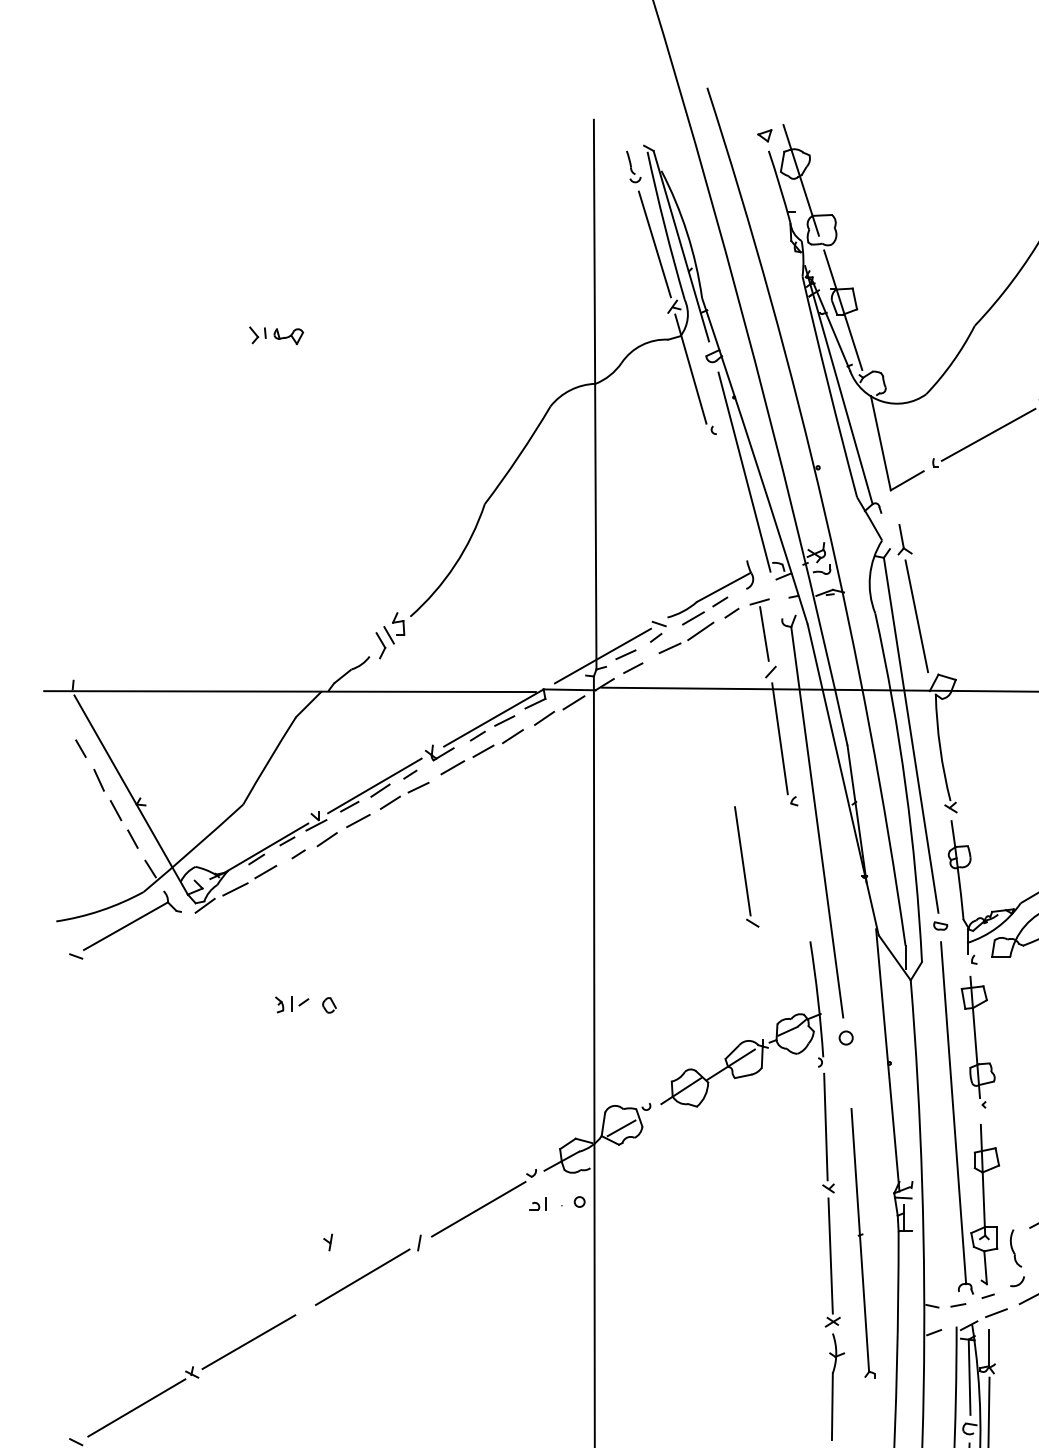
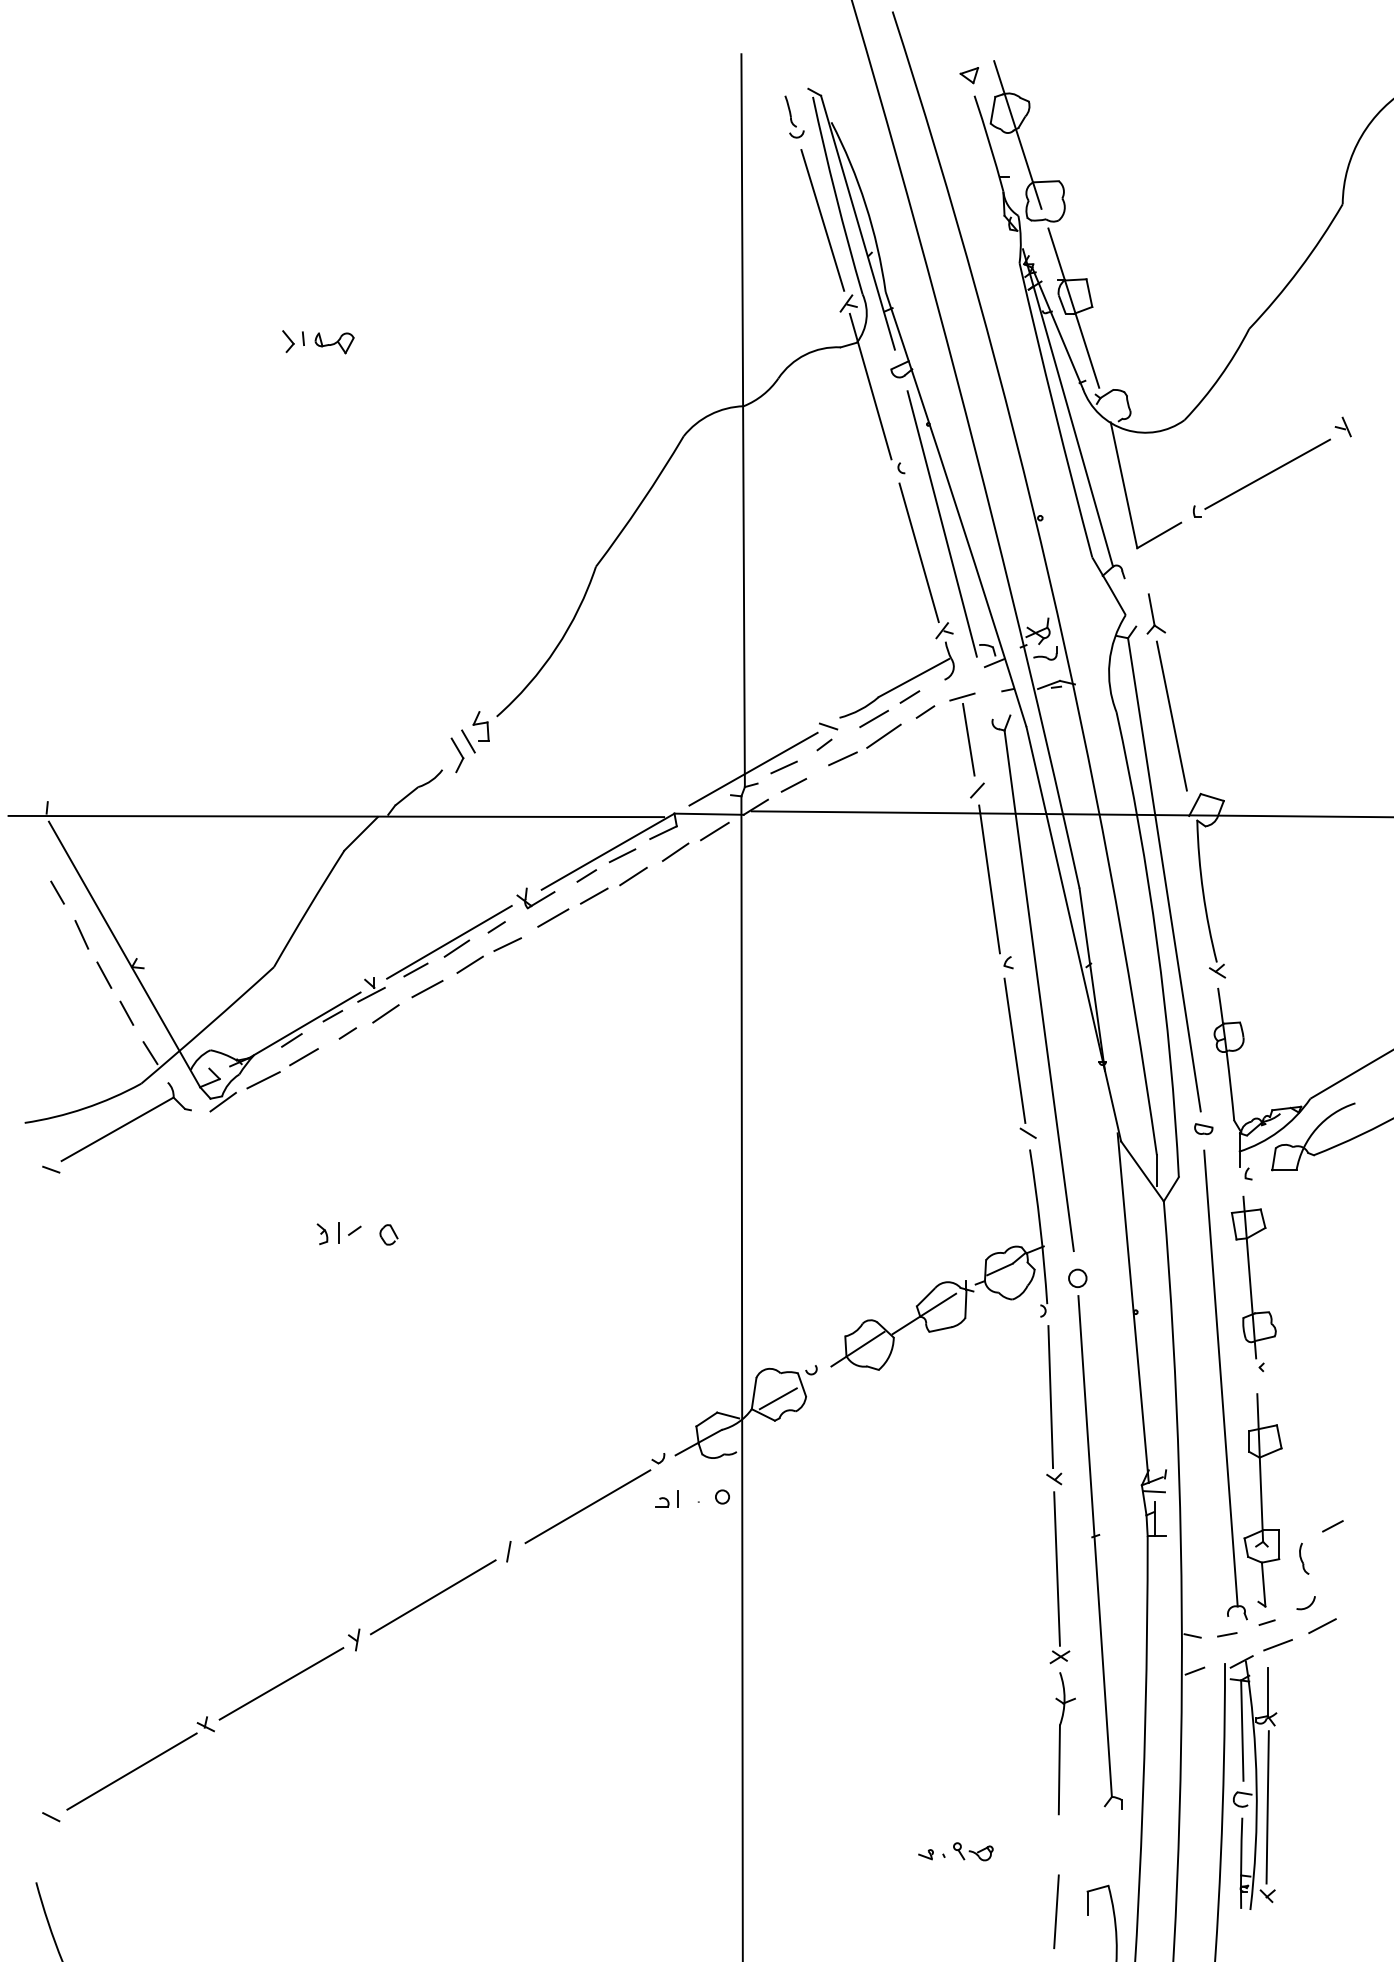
part: (731, 499) -> (925, 560), added
part: (746, 866) -> (1019, 1057), moved
part: (328, 1242) -> (354, 1639), moved
part: (862, 1243) -> (1099, 1552), size x1.43
part: (1016, 1248) -> (1304, 1558), size x0.62

